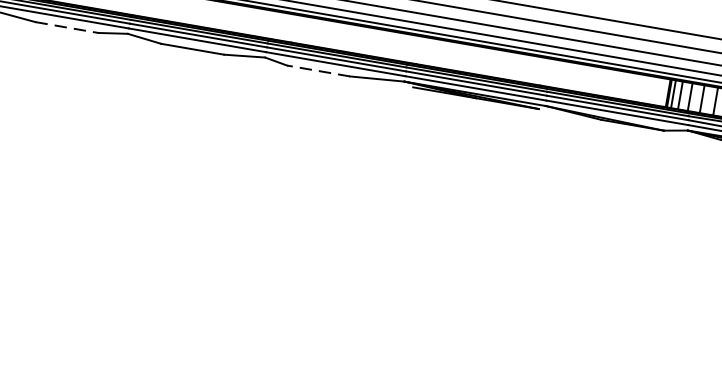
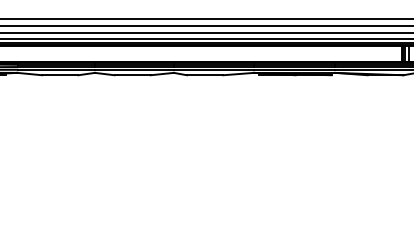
line: (67, 28) -> (60, 75), dashed -> solid
line: (317, 71) -> (204, 75), dashed -> solid

